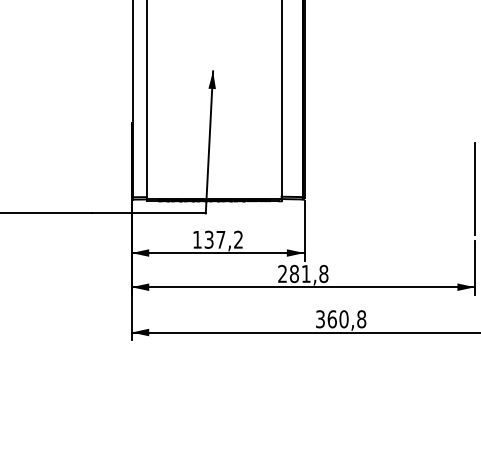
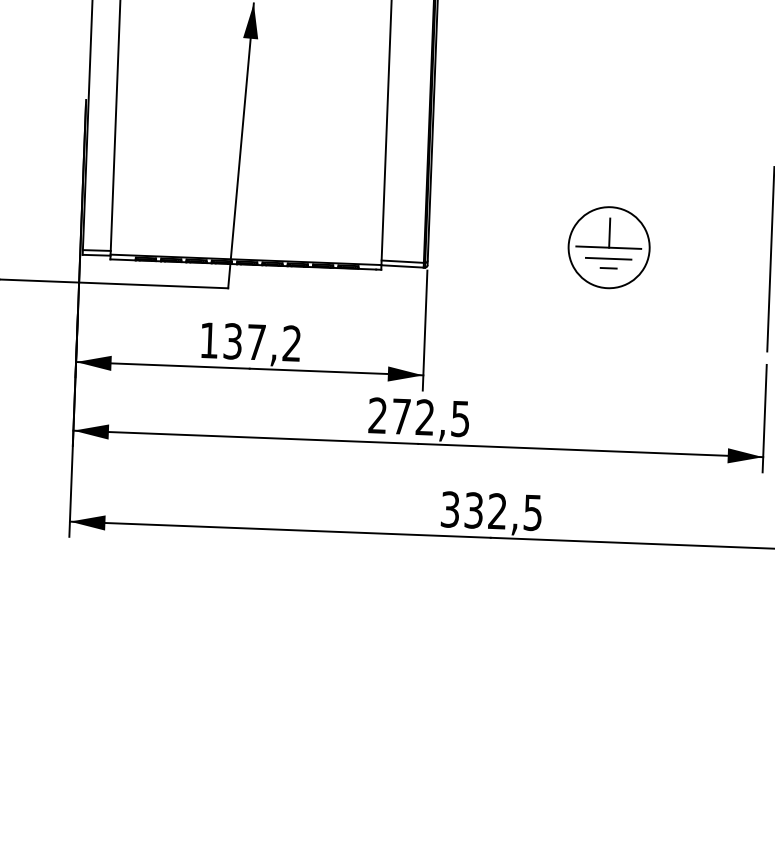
part: (394, 186) -> (609, 248), added
text: (308, 273) -> (429, 416), 281,8 -> 272,5
text: (346, 319) -> (502, 512), 360,8 -> 332,5

